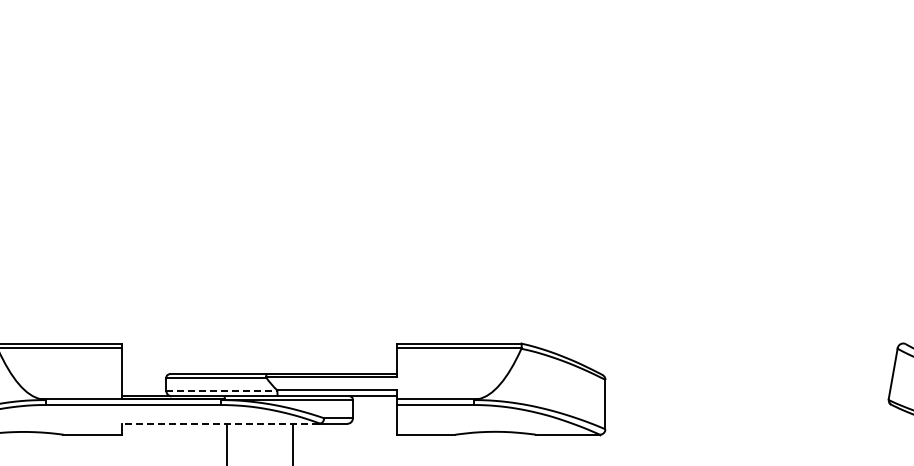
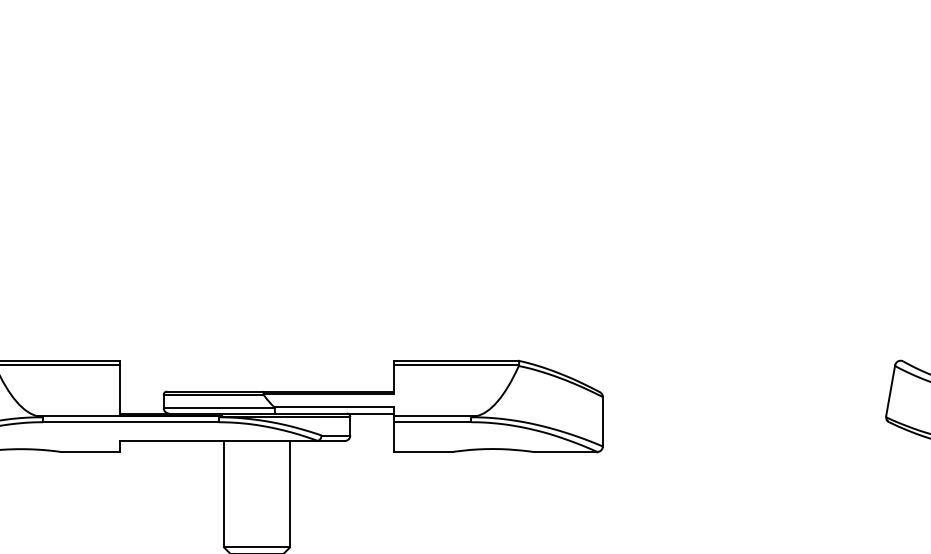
line: (222, 391) -> (219, 408), dashed -> solid
line: (220, 424) -> (217, 441), dashed -> solid

